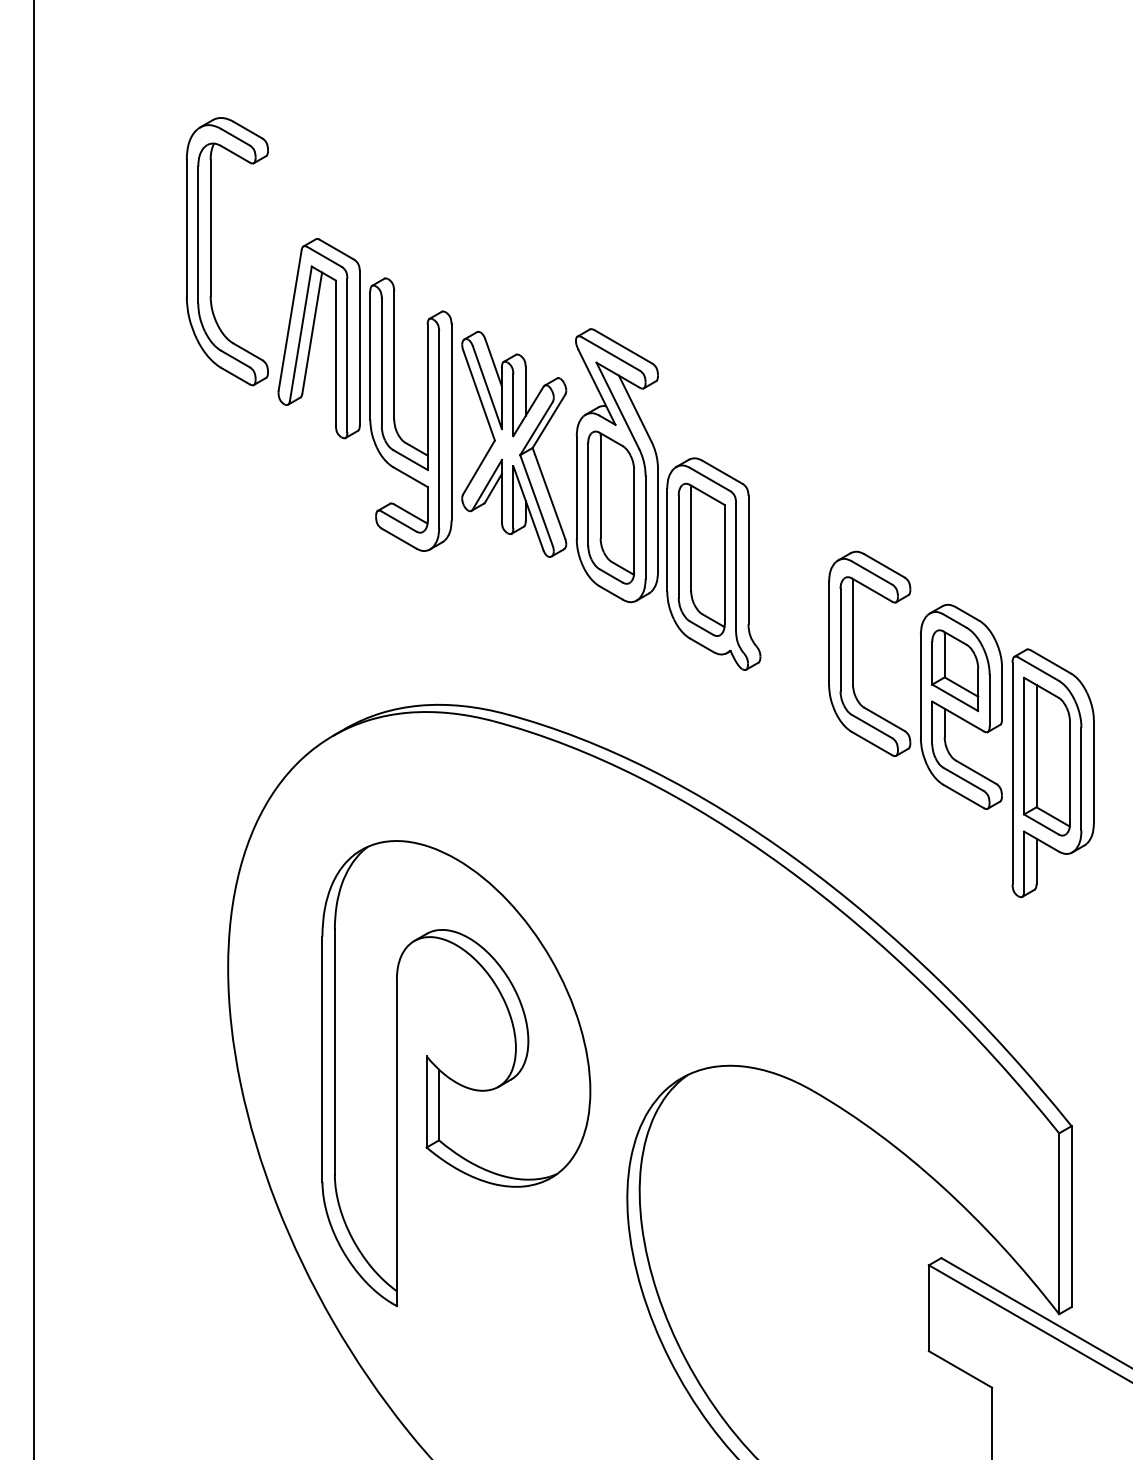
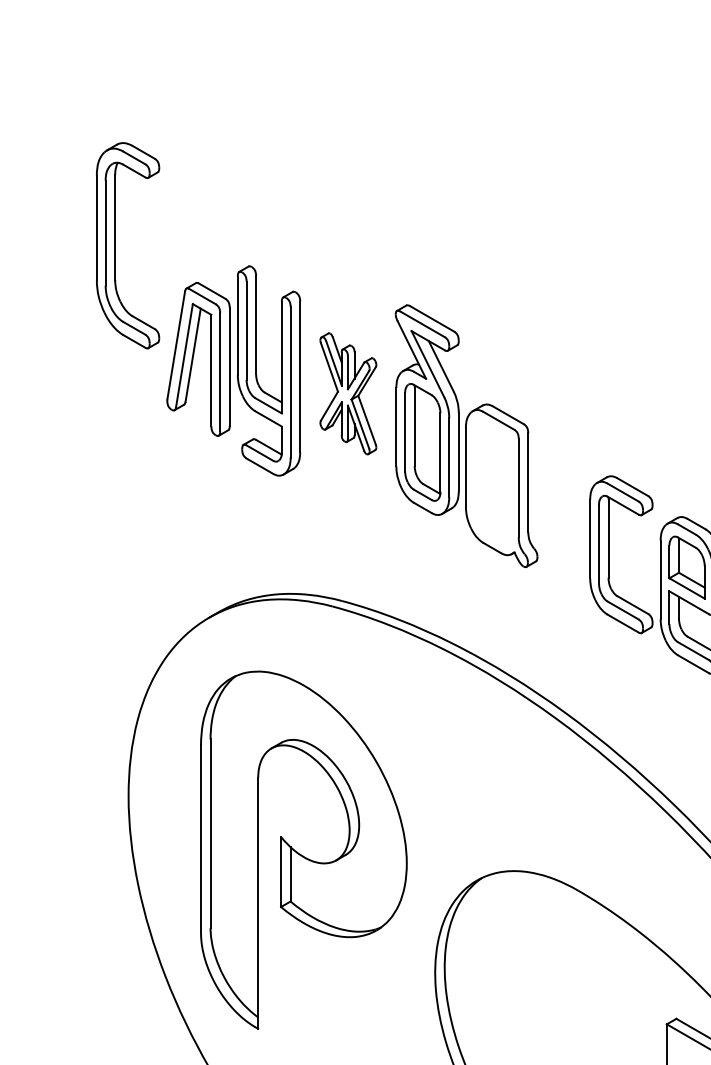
part: (318, 338) -> (197, 359), moved
part: (514, 444) -> (348, 393), size x0.7
part: (701, 559) -> (492, 482), removed
part: (453, 1079) -> (301, 854), moved

